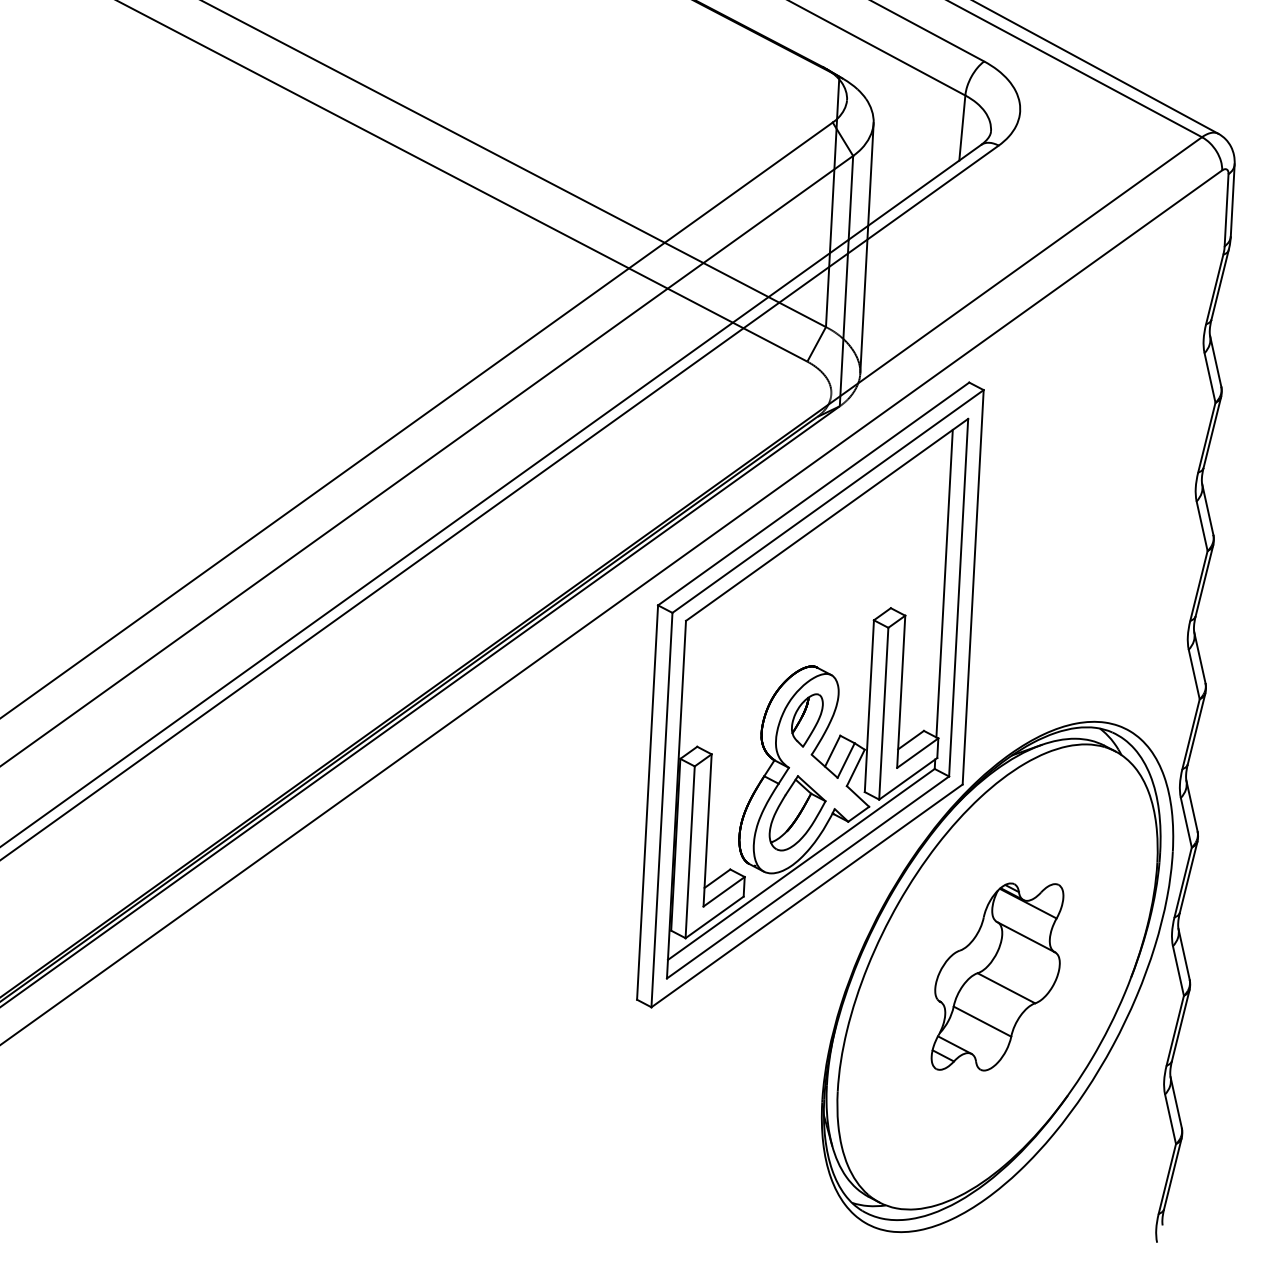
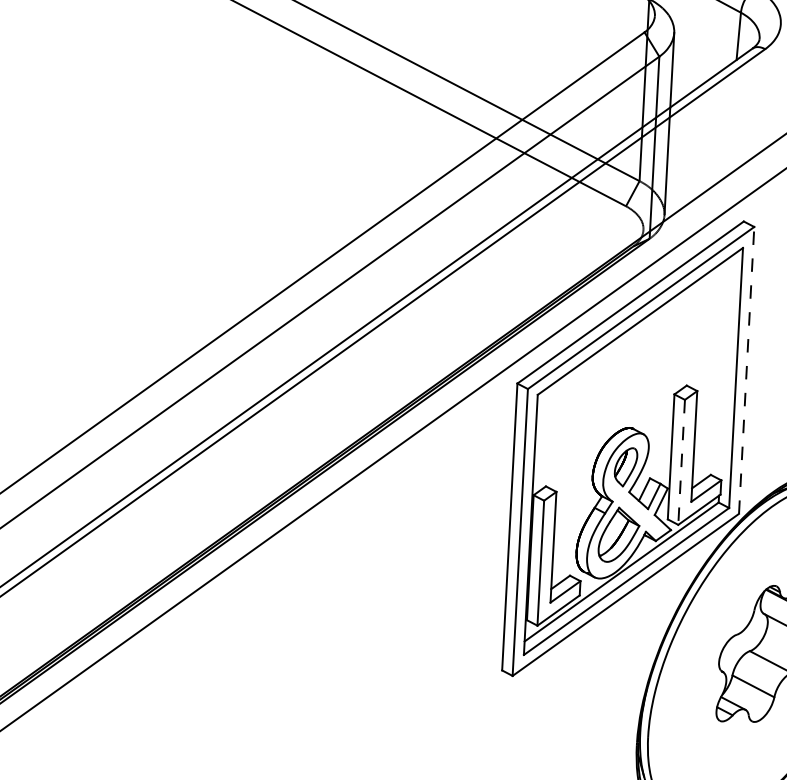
line: (944, 583) -> (725, 367), removed
line: (973, 586) -> (746, 369), solid -> dashed
line: (883, 714) -> (681, 462), solid -> dashed

